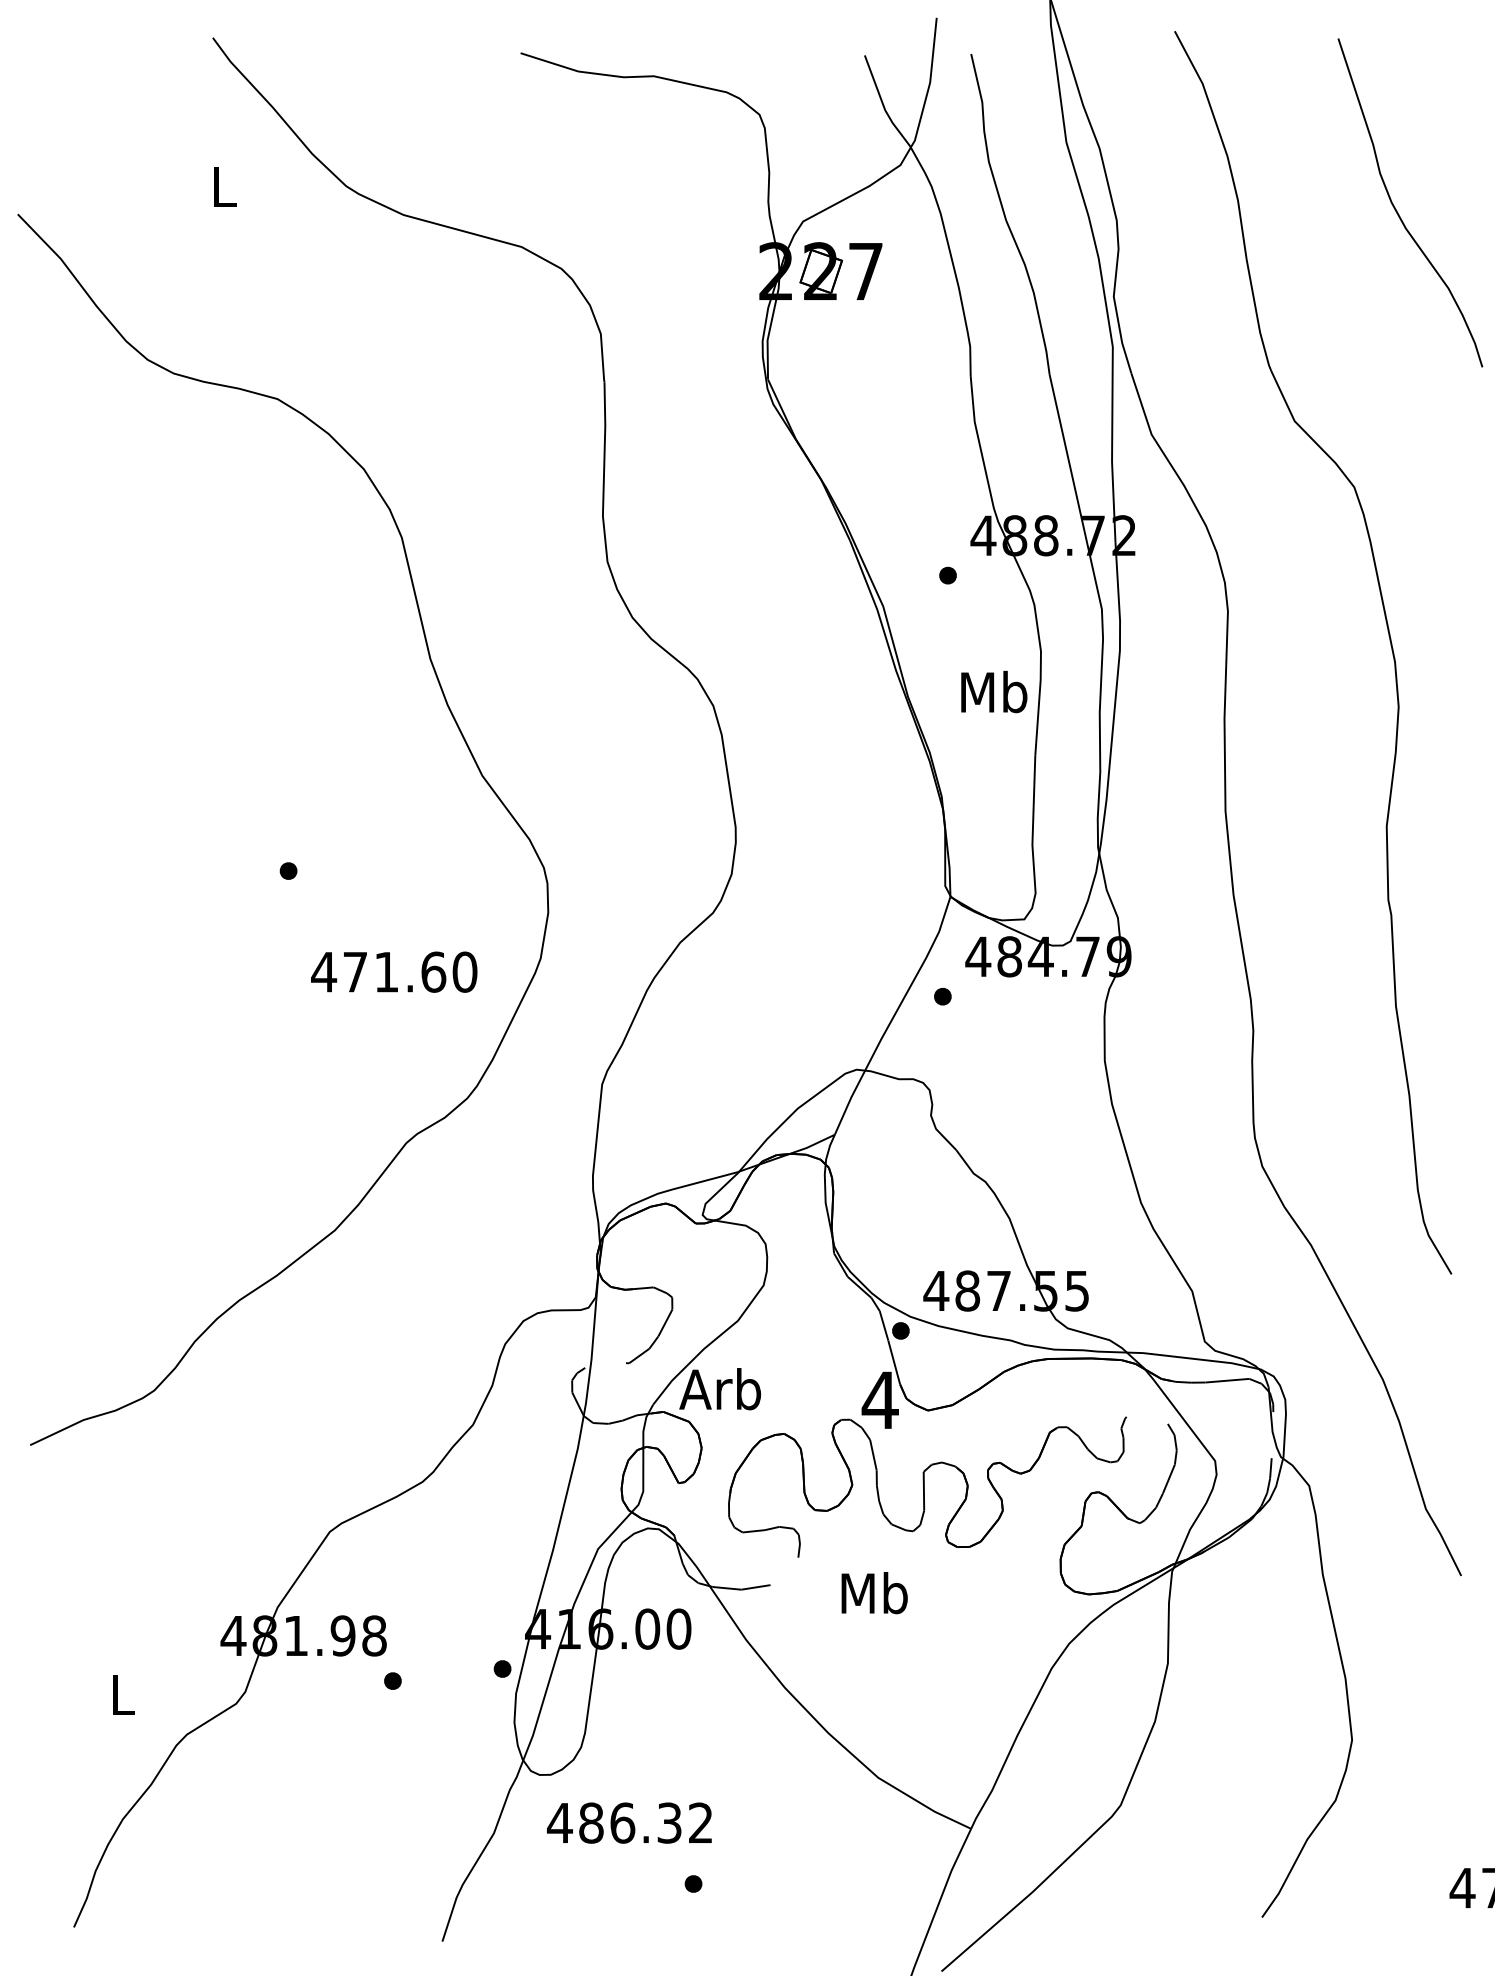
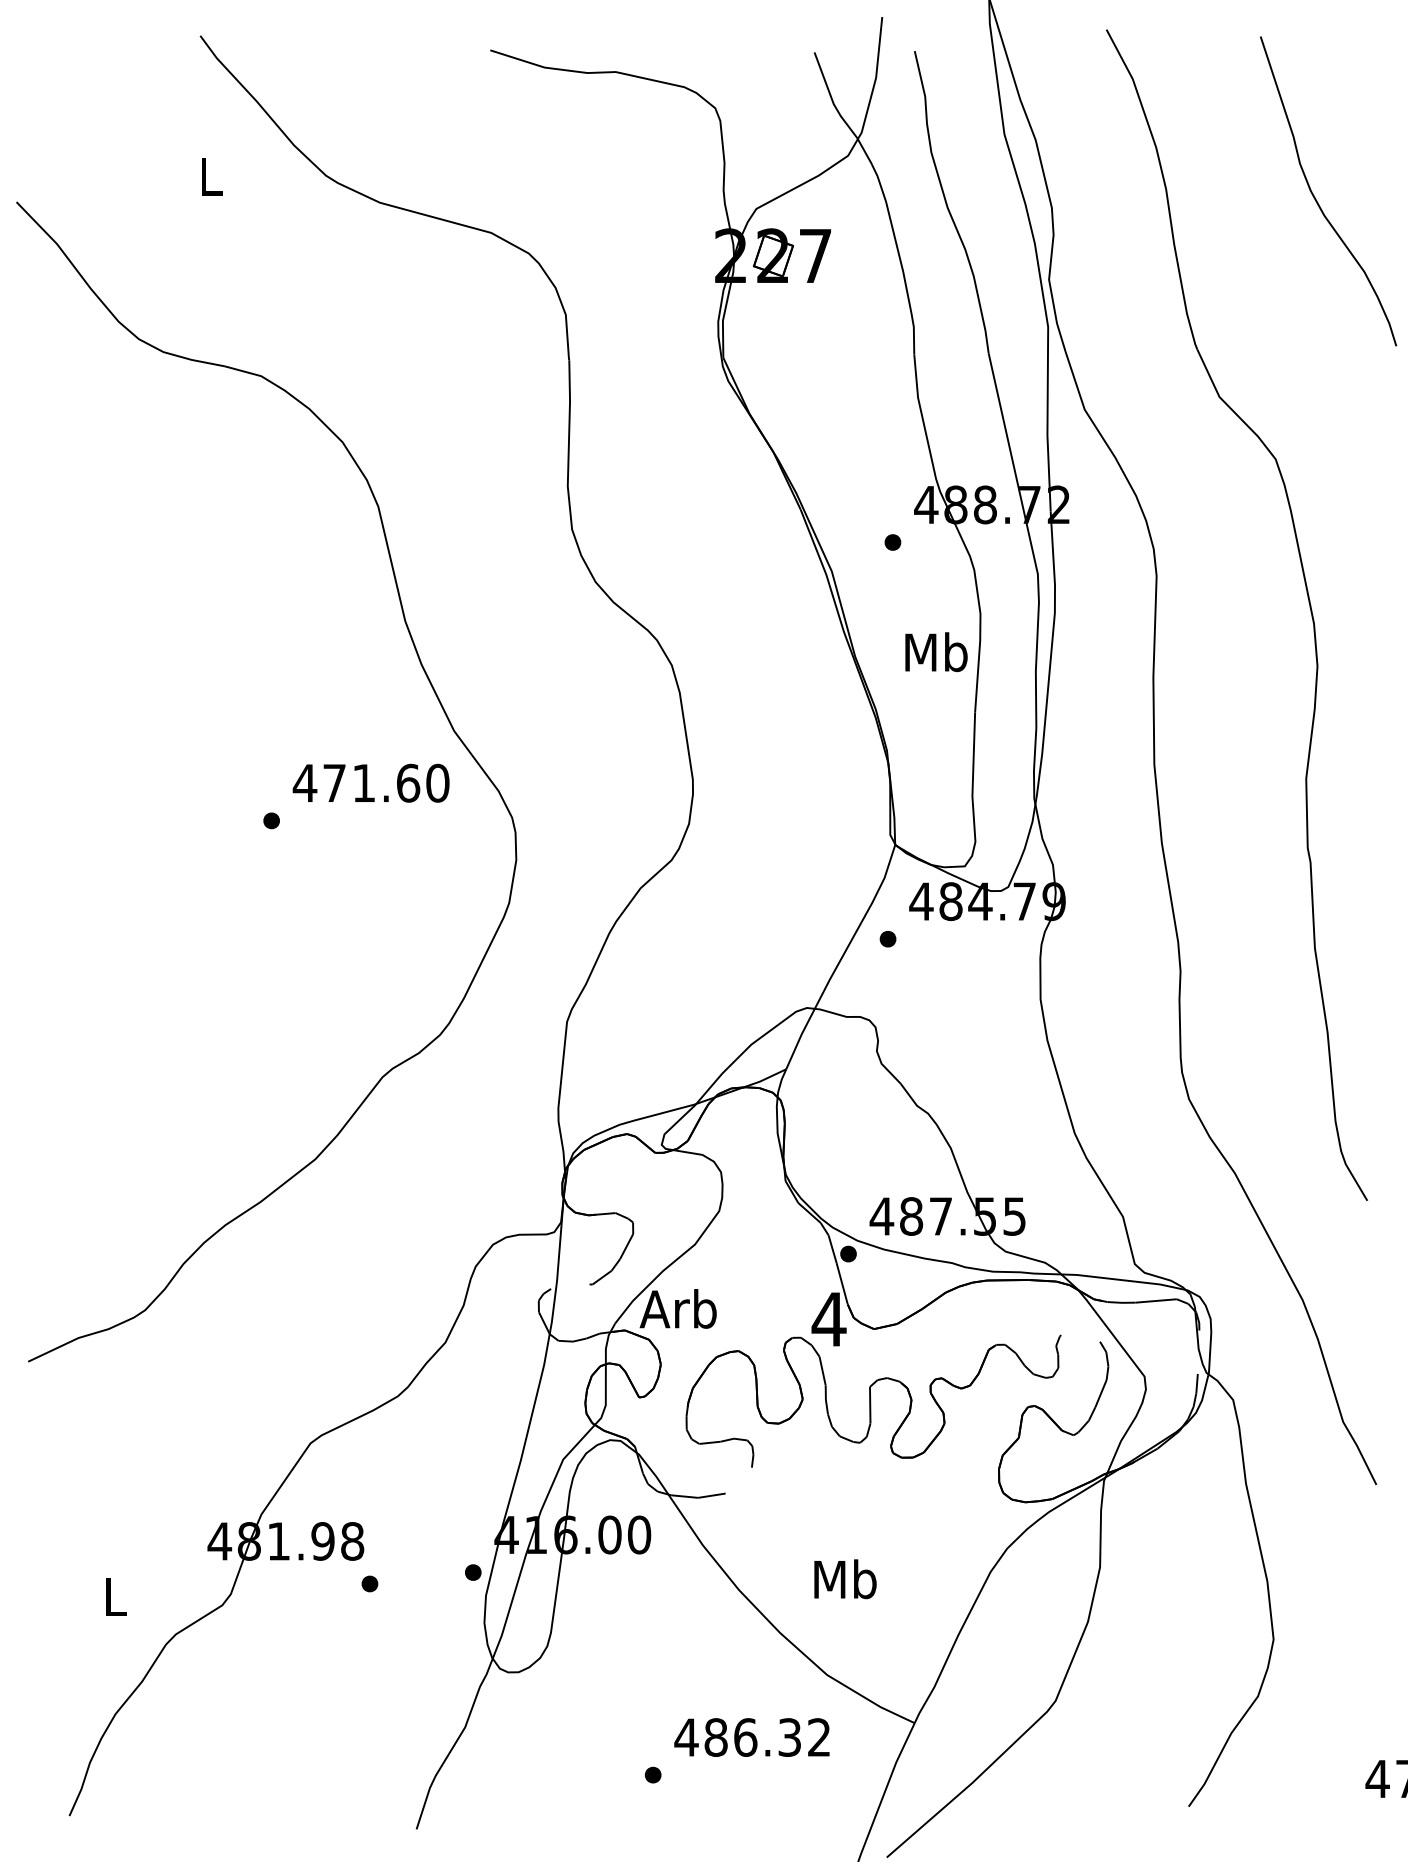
text: (394, 971) -> (371, 782), moved
text: (874, 1593) -> (845, 1579), moved
text: (629, 1822) -> (752, 1736), moved

